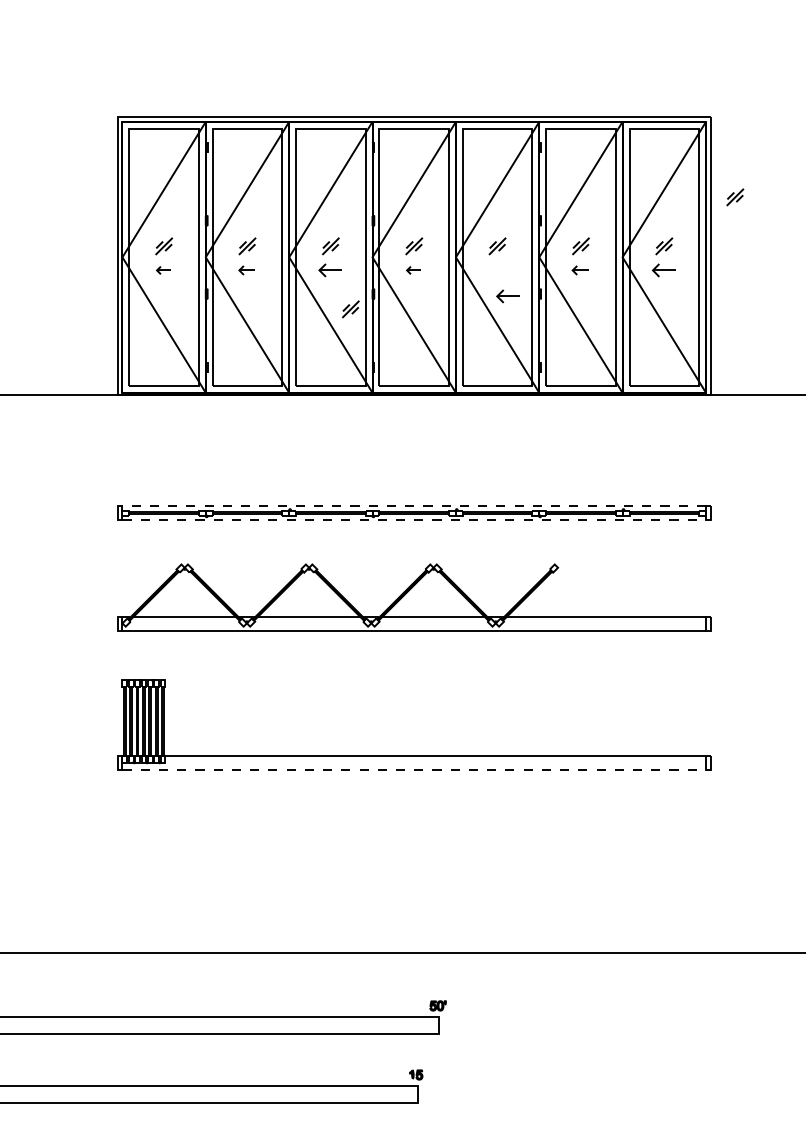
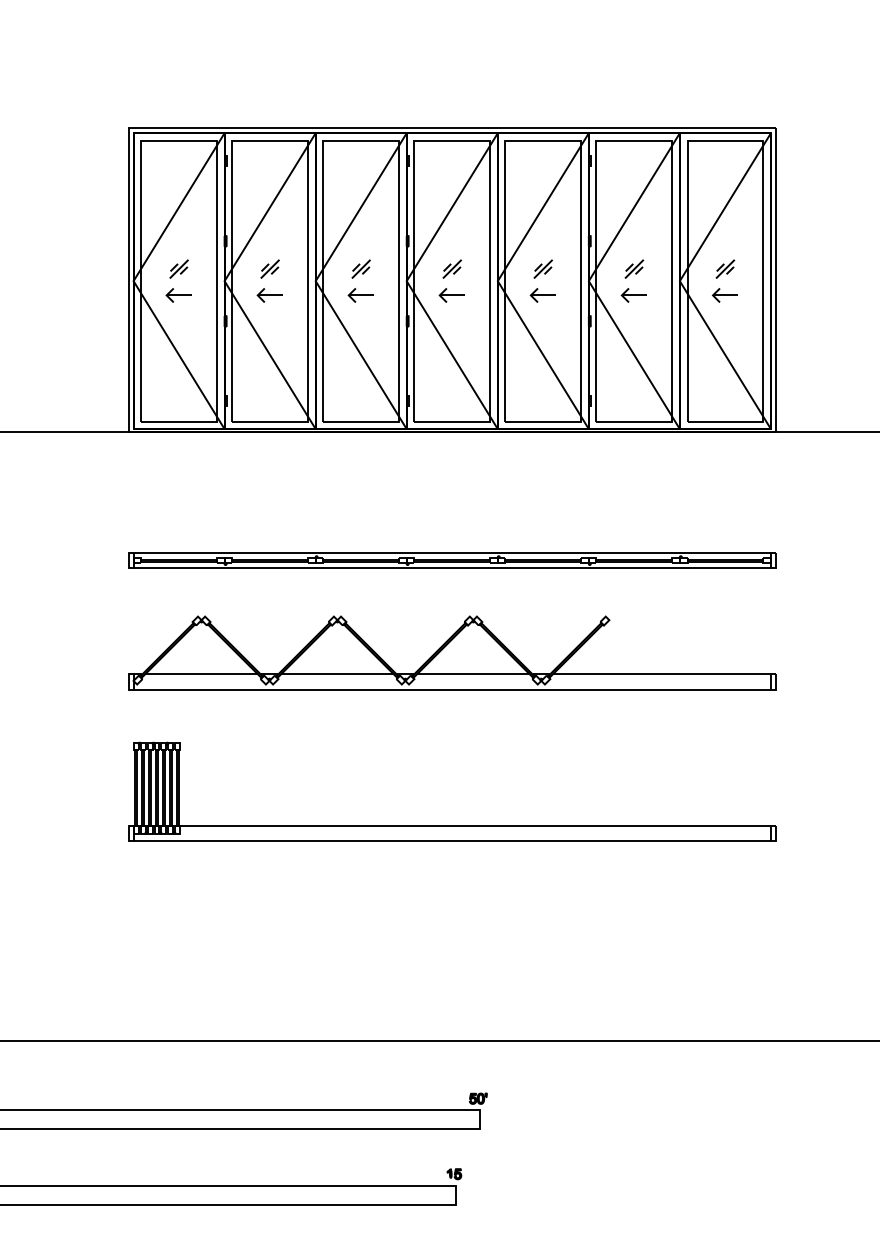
part: (735, 197) -> (803, 215), removed
part: (163, 270) -> (178, 295), size x1.67
part: (246, 270) -> (269, 295), size x1.43
part: (413, 270) -> (451, 295), size x1.67
part: (579, 270) -> (632, 295), size x1.43
part: (507, 296) -> (542, 295), moved
part: (350, 309) -> (382, 338), removed
line: (414, 506) -> (452, 553), dashed -> solid
line: (414, 520) -> (452, 568), dashed -> solid
line: (414, 770) -> (452, 841), dashed -> solid

